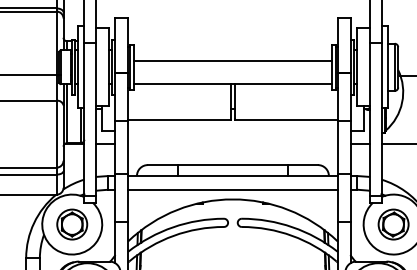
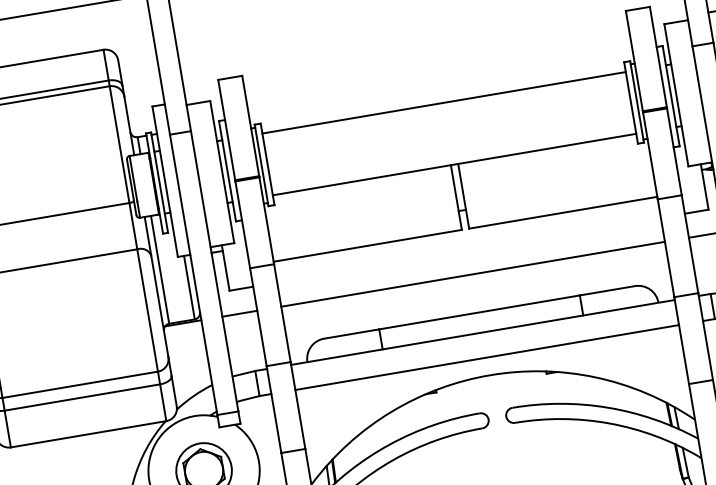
line: (232, 61) -> (443, 103), moved
line: (232, 144) -> (472, 274), added

